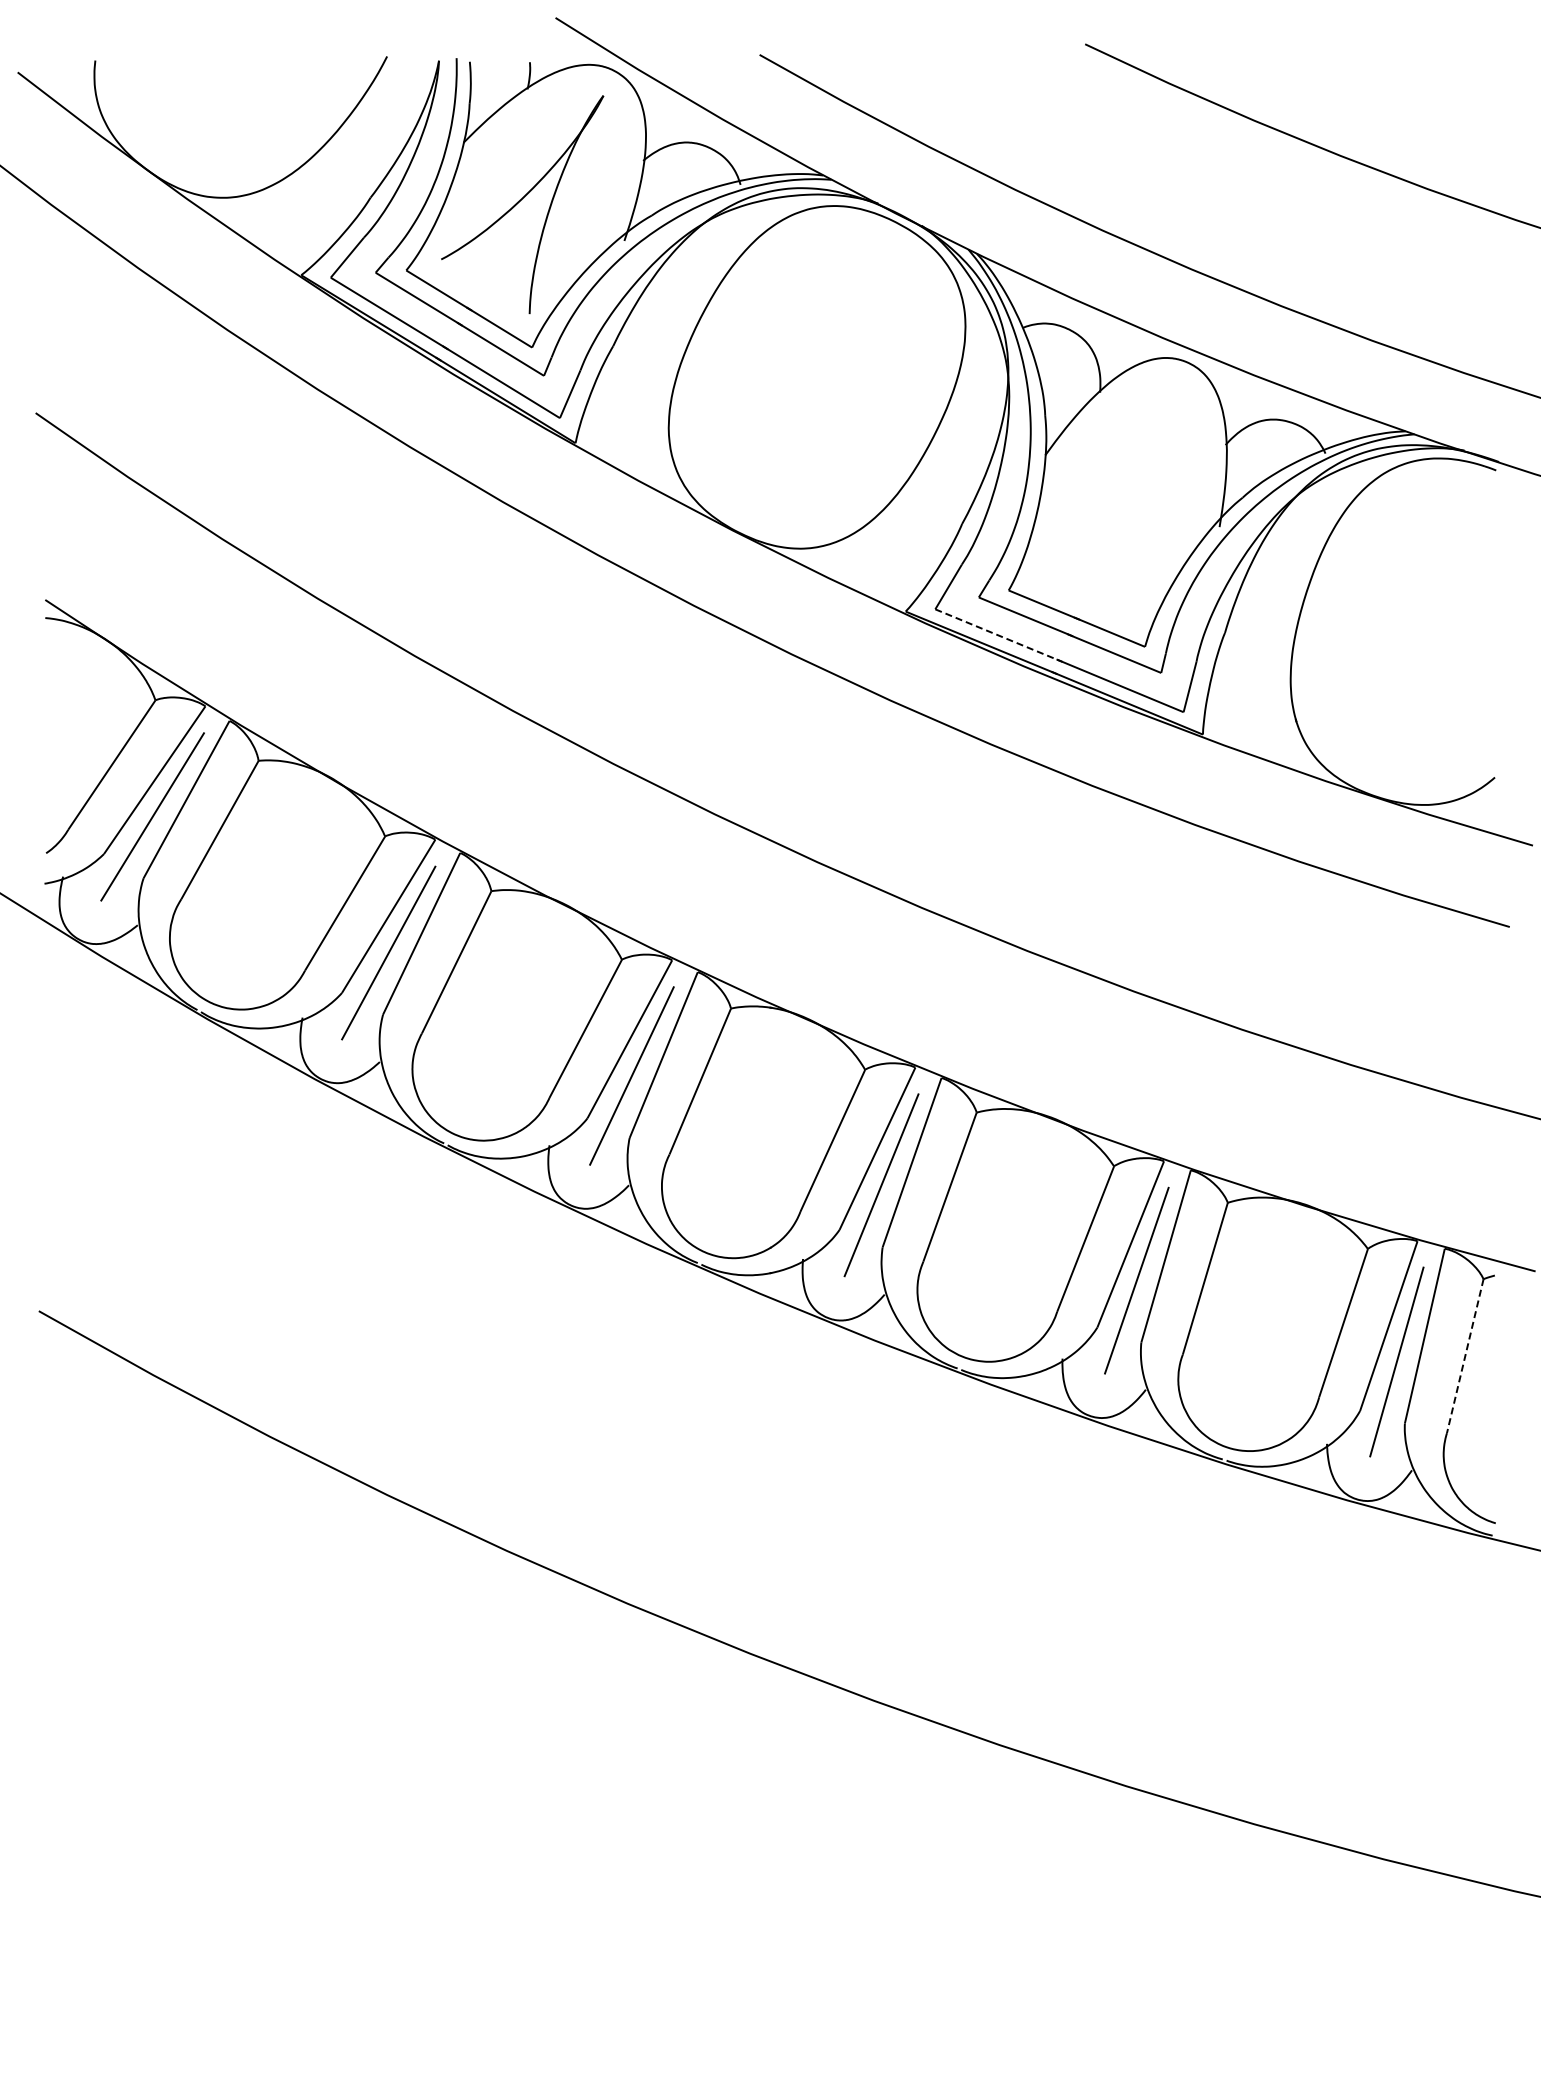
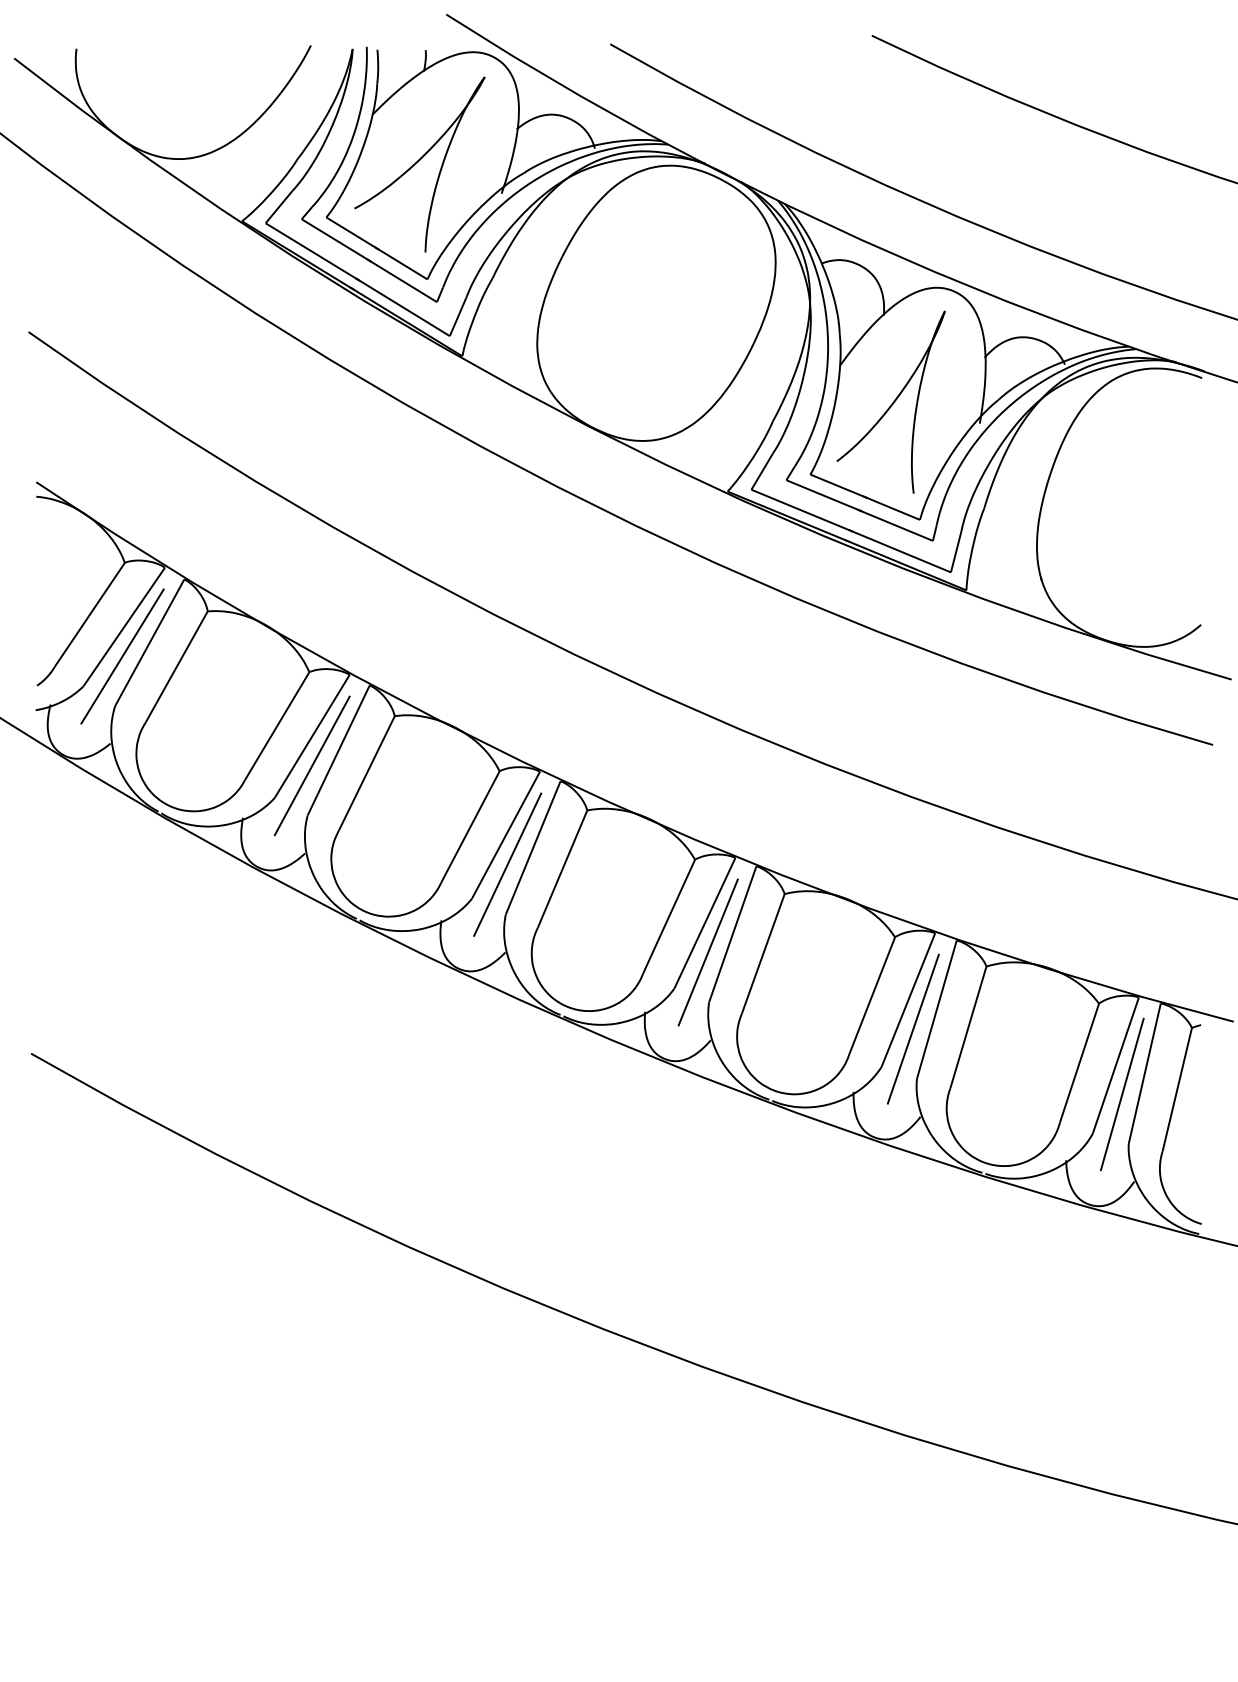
part: (1108, 500) -> (890, 402), added
line: (998, 635) -> (802, 510), dashed -> solid
line: (1465, 1356) -> (1177, 1090), dashed -> solid

